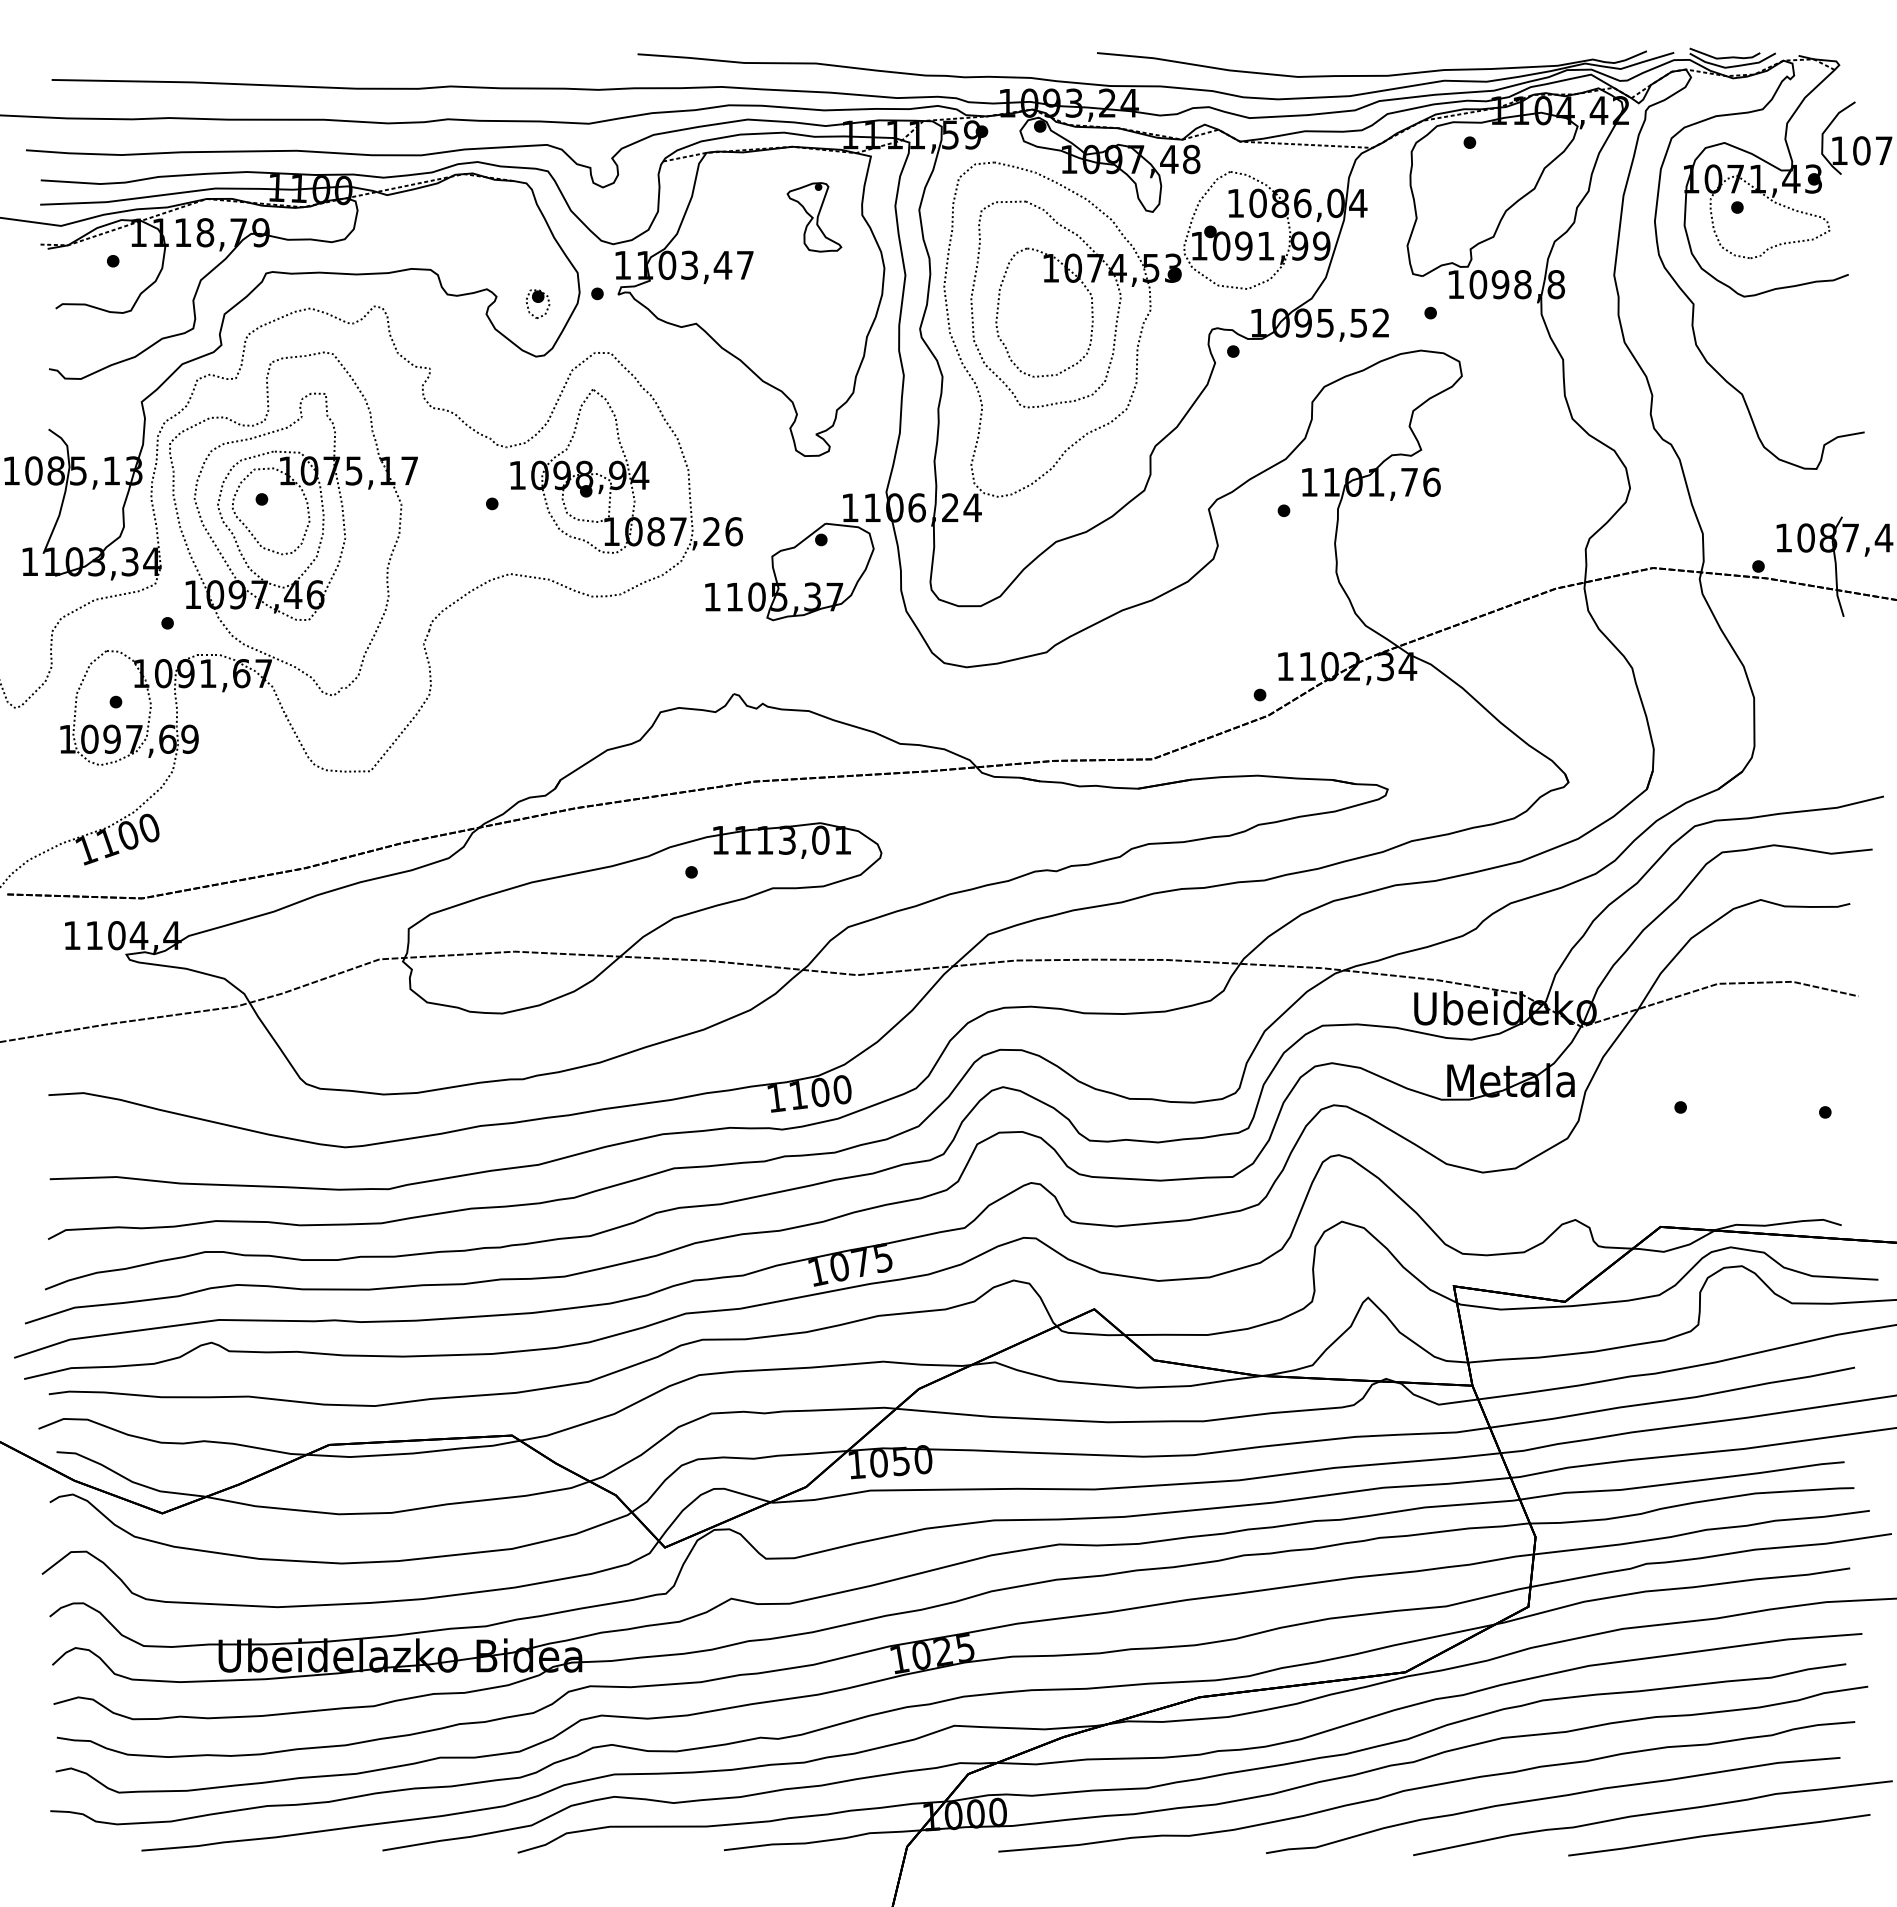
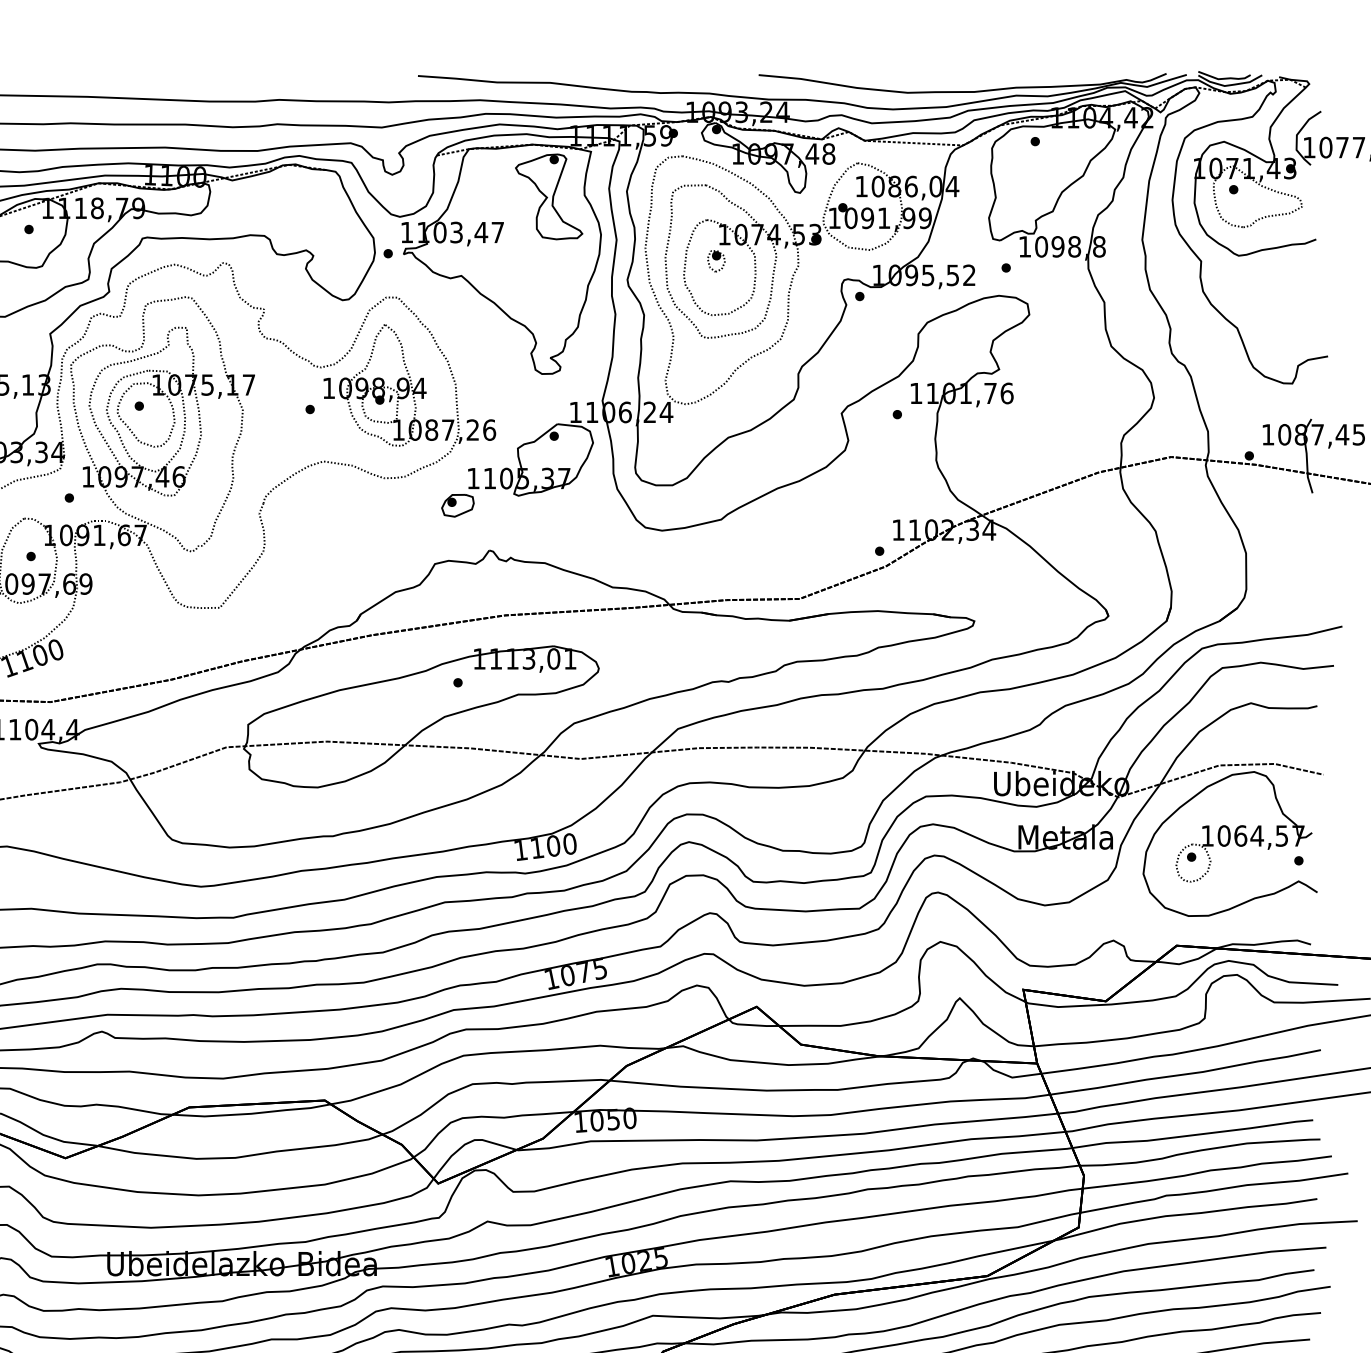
part: (814, 217) -> (549, 197), size x1.67
part: (538, 303) -> (716, 260), moved
part: (691, 633) -> (457, 505), added
part: (1732, 1089) -> (1230, 843), added

